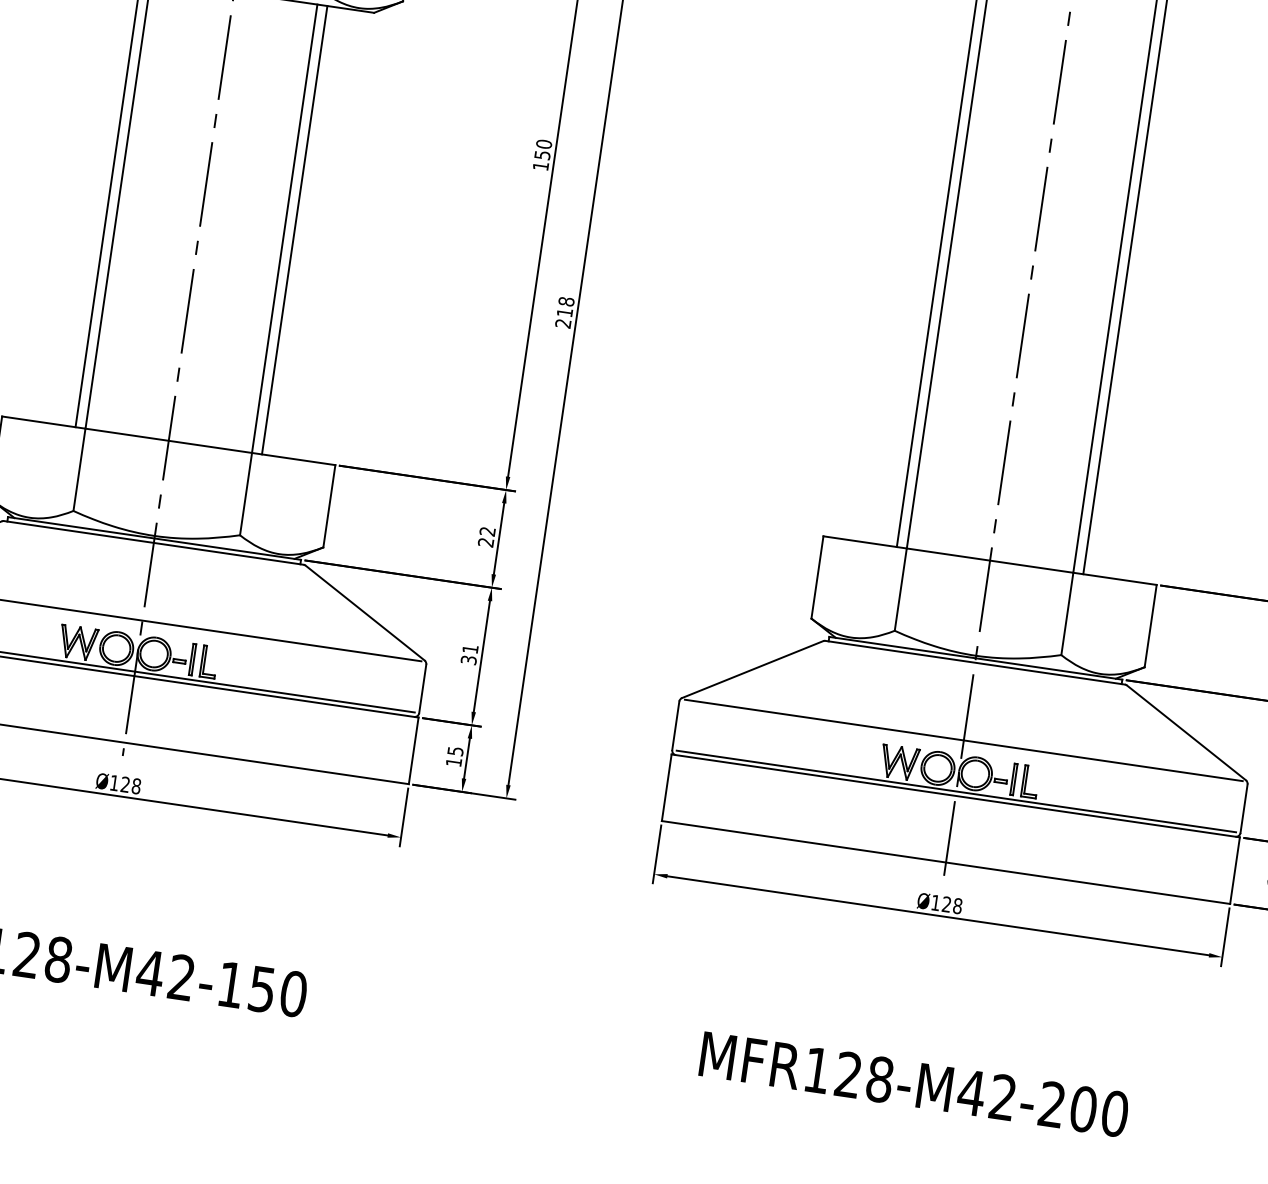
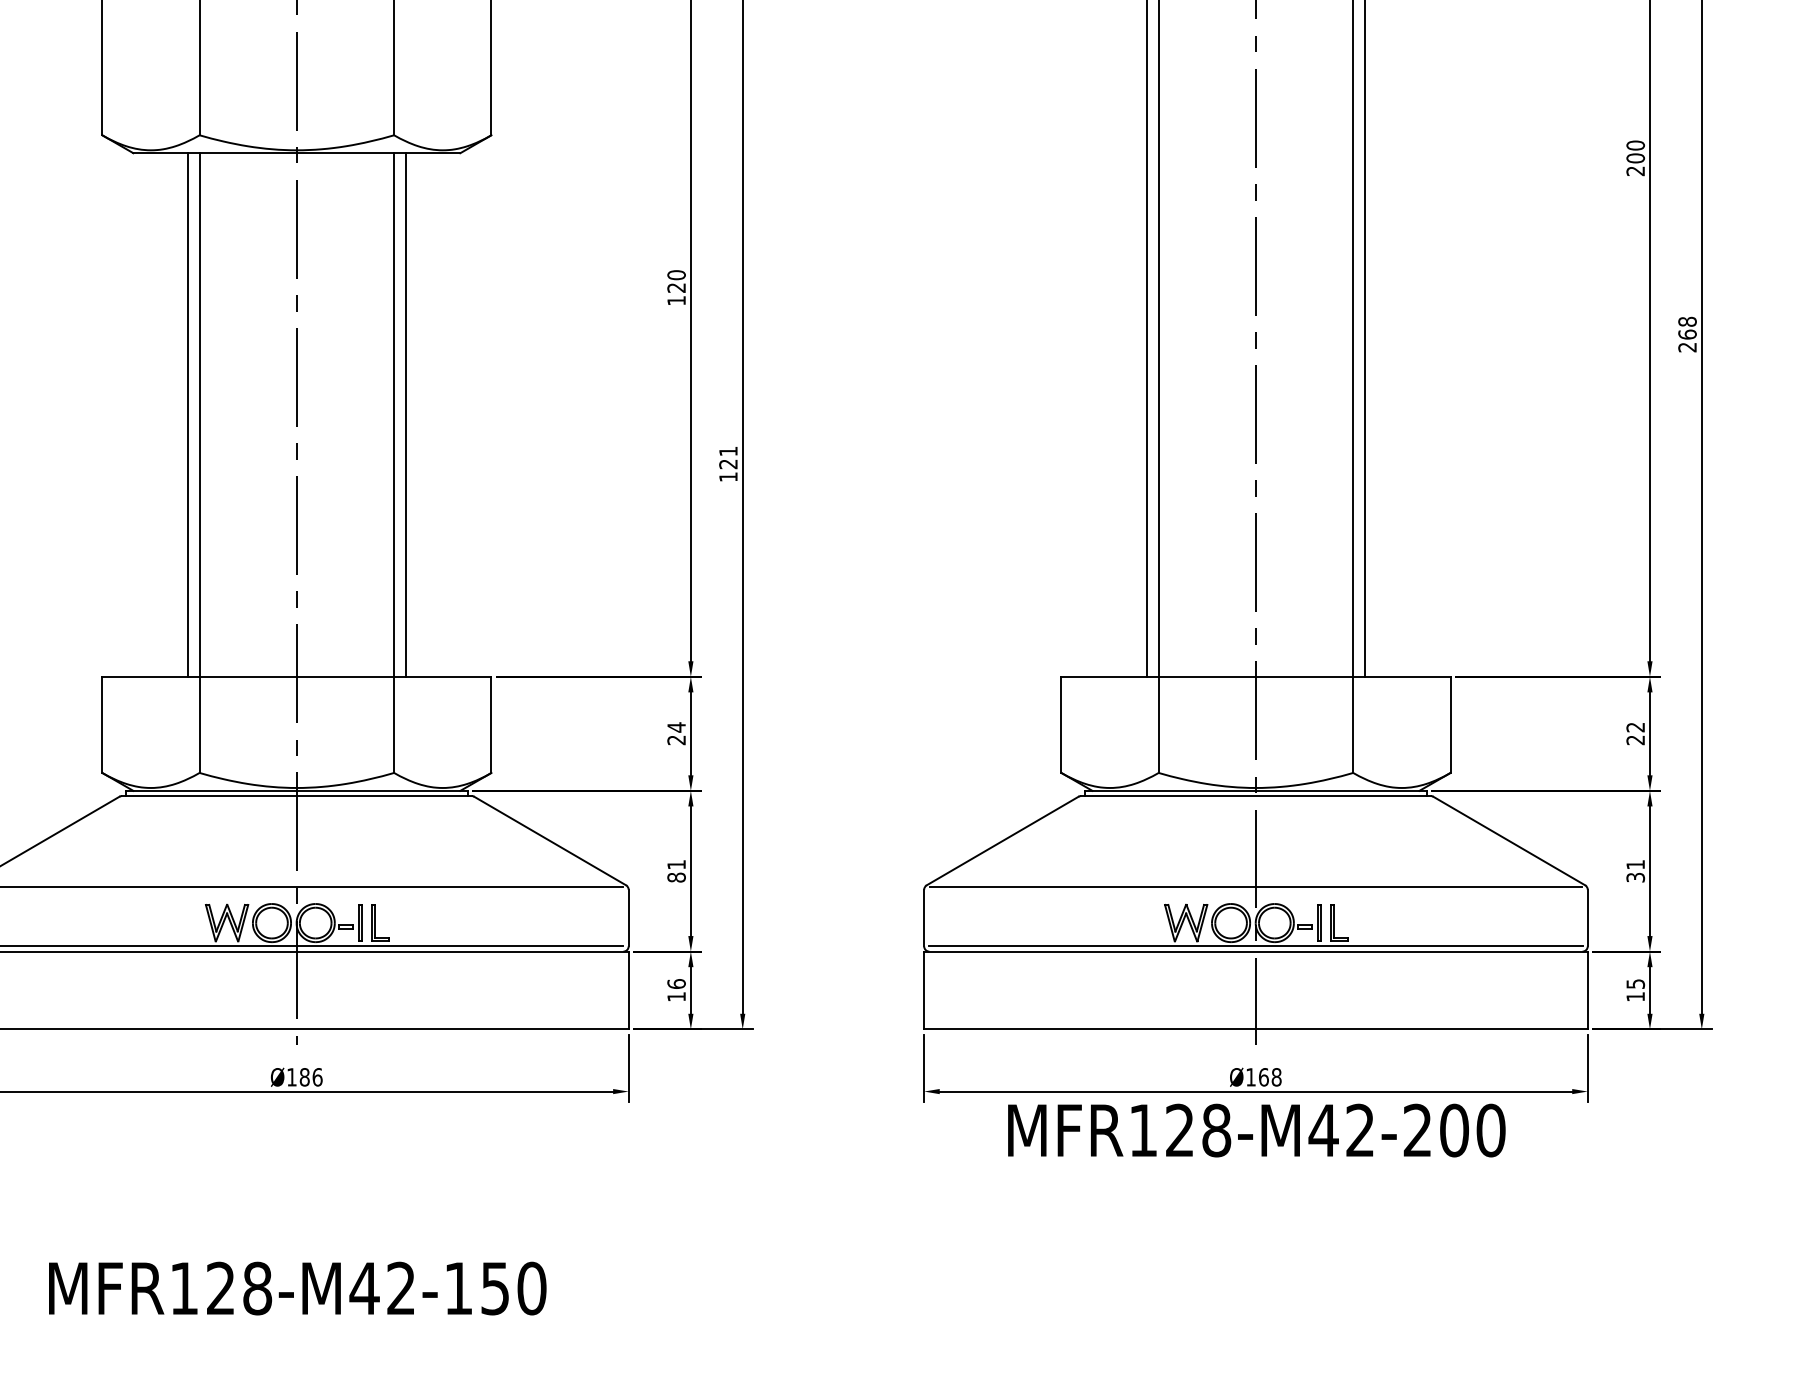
text: (542, 154) -> (676, 287), 150 -> 120
text: (565, 312) -> (728, 463), 218 -> 121
text: (487, 531) -> (676, 727), 22 -> 24
text: (468, 660) -> (676, 877), 31 -> 81
text: (455, 750) -> (676, 983), 15 -> 16
text: (130, 785) -> (310, 1077), Ø128 -> Ø186
text: (946, 904) -> (1263, 1077), Ø128 -> Ø168
text: (914, 1084) -> (1256, 1130), moved

